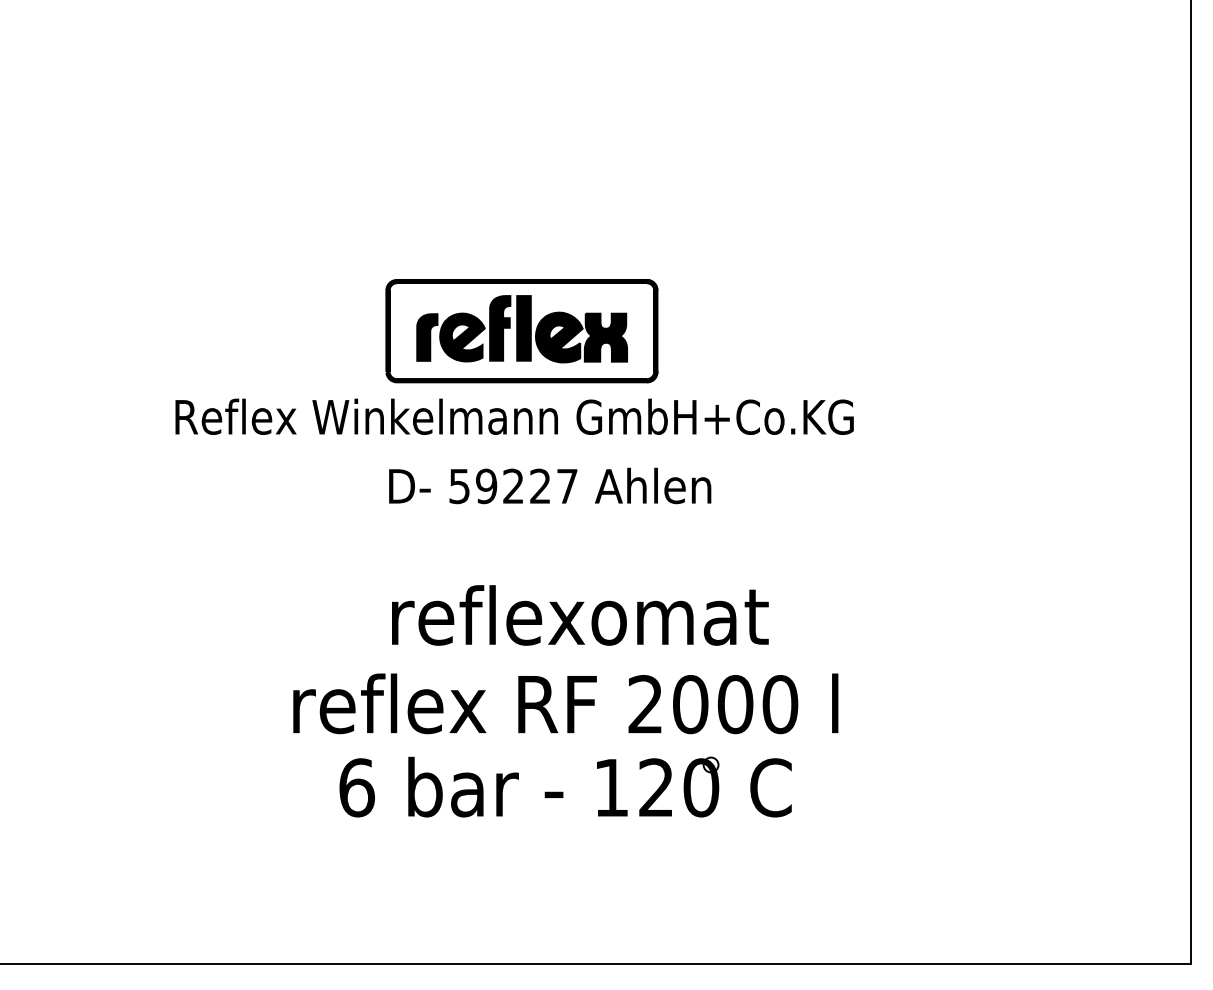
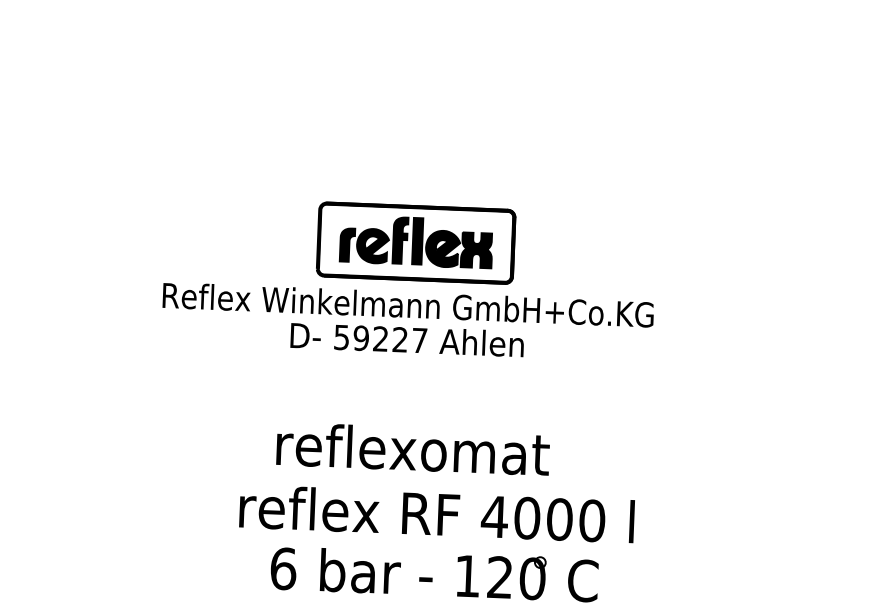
text: (550, 485) -> (407, 339), moved
text: (580, 615) -> (413, 449), moved
text: (645, 704) -> (494, 516), 2000 -> 4000

